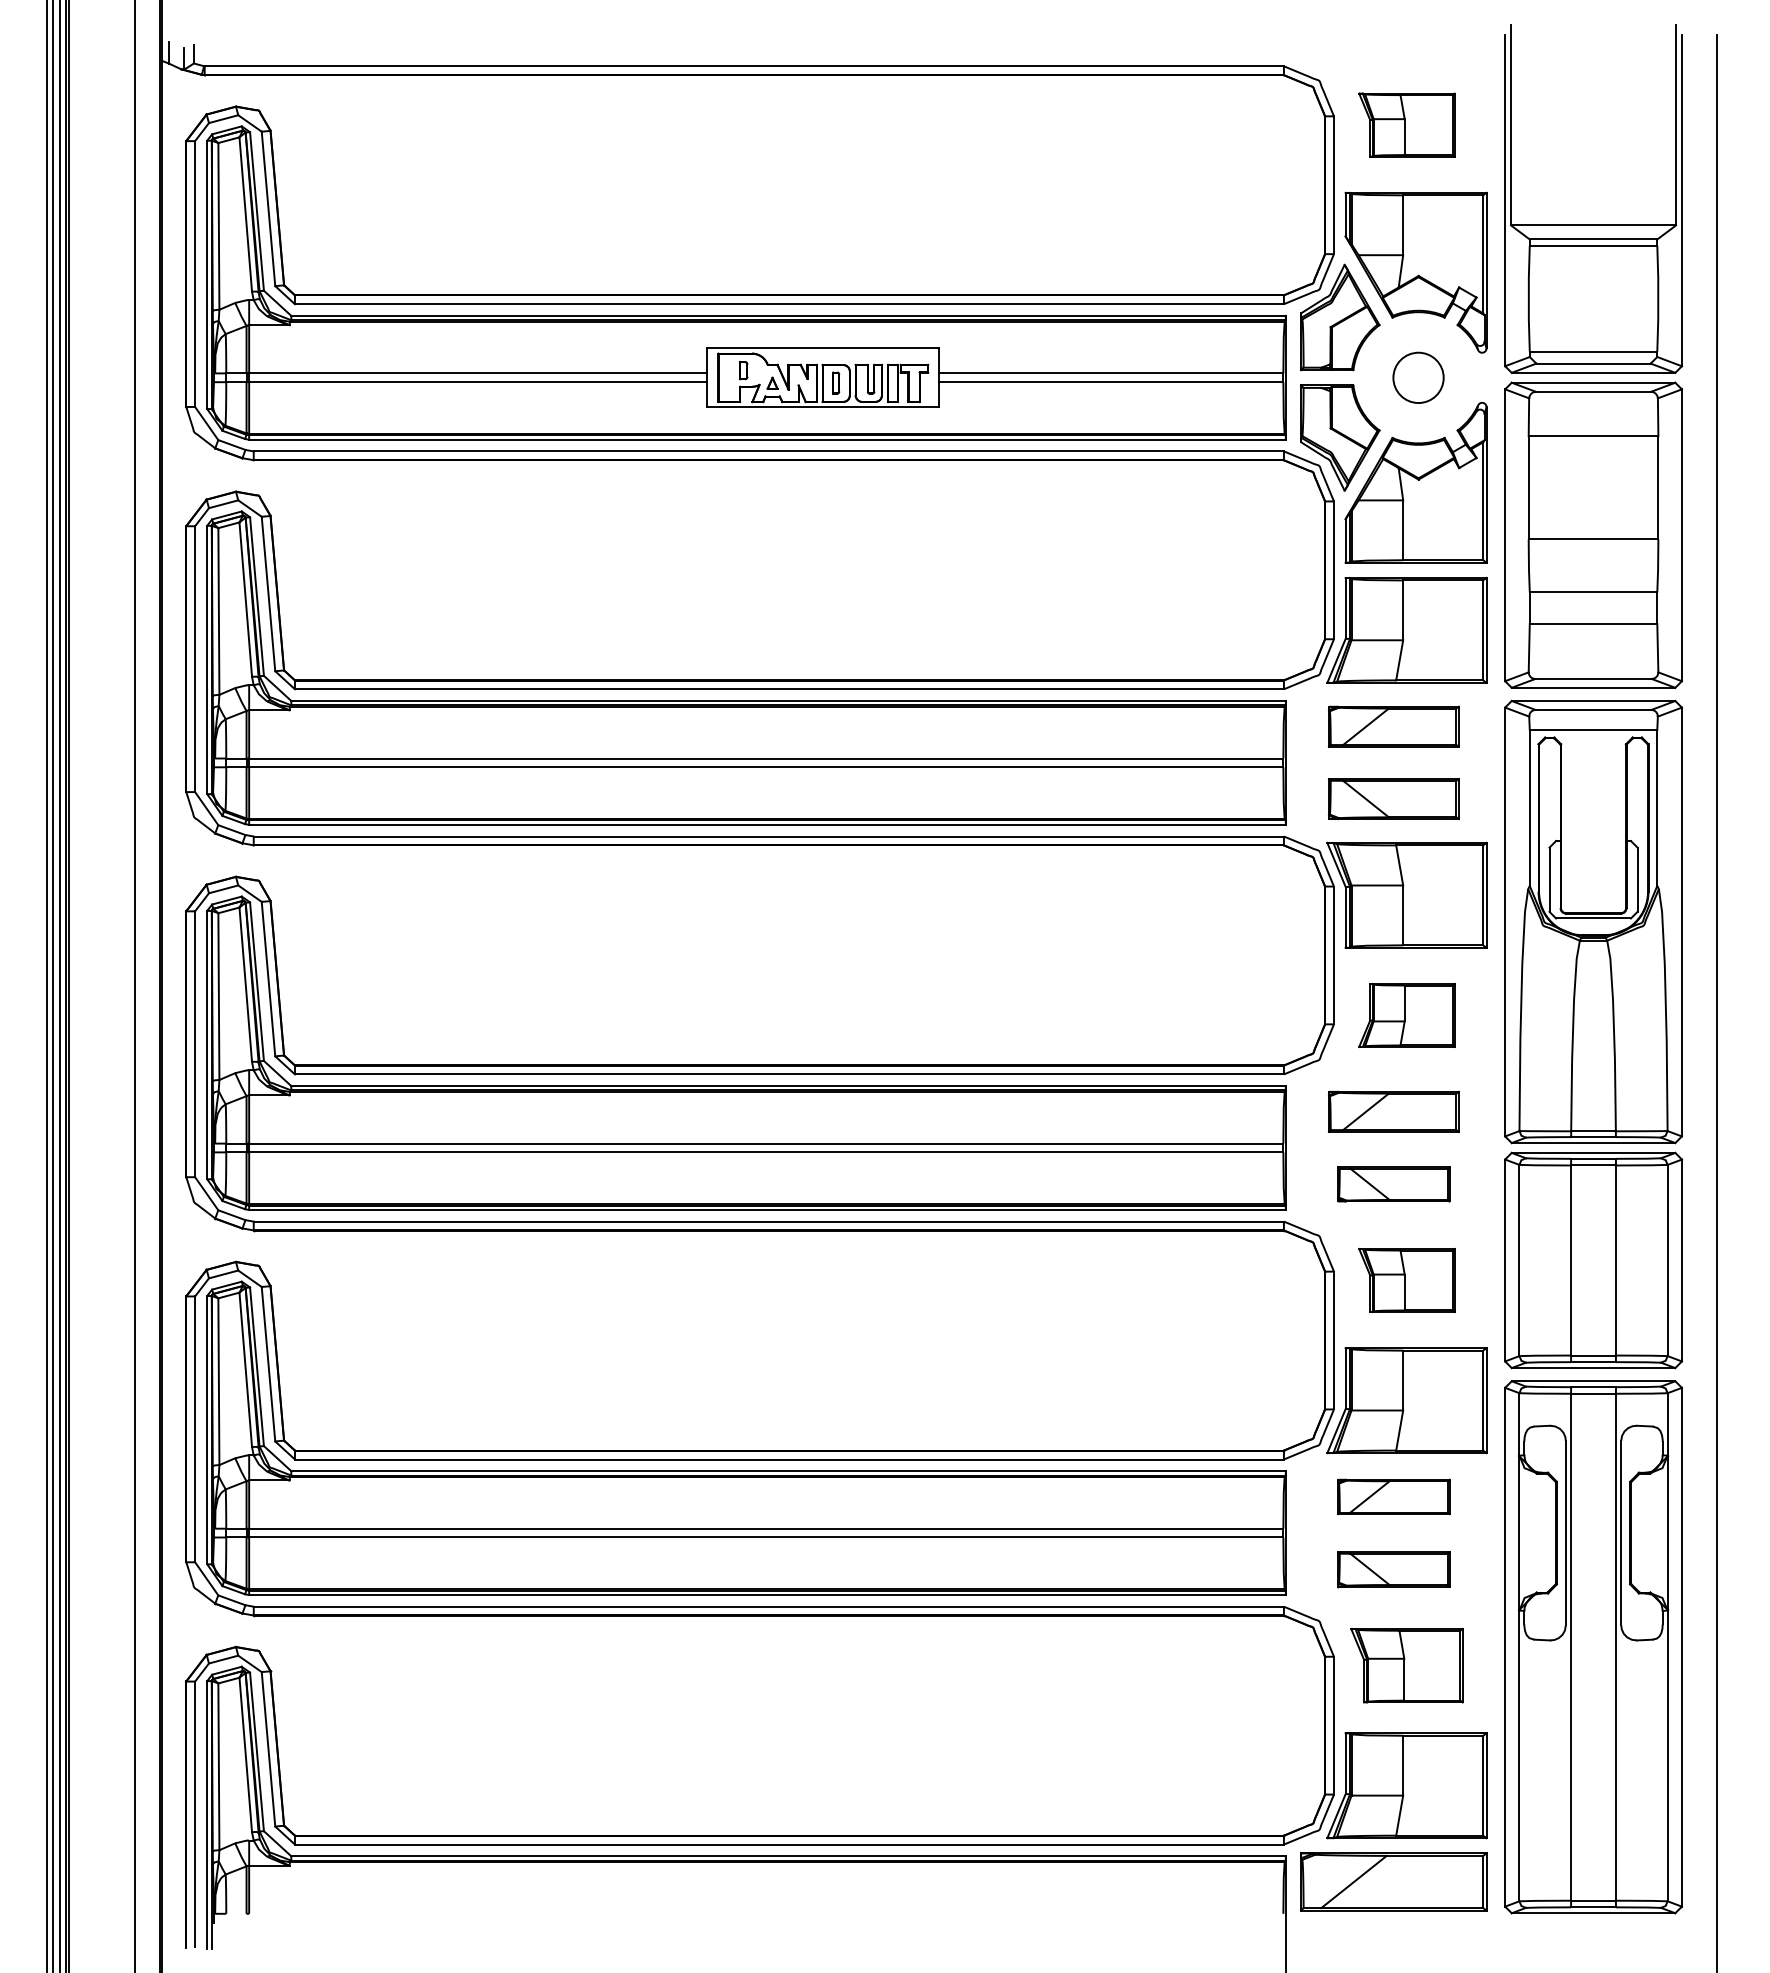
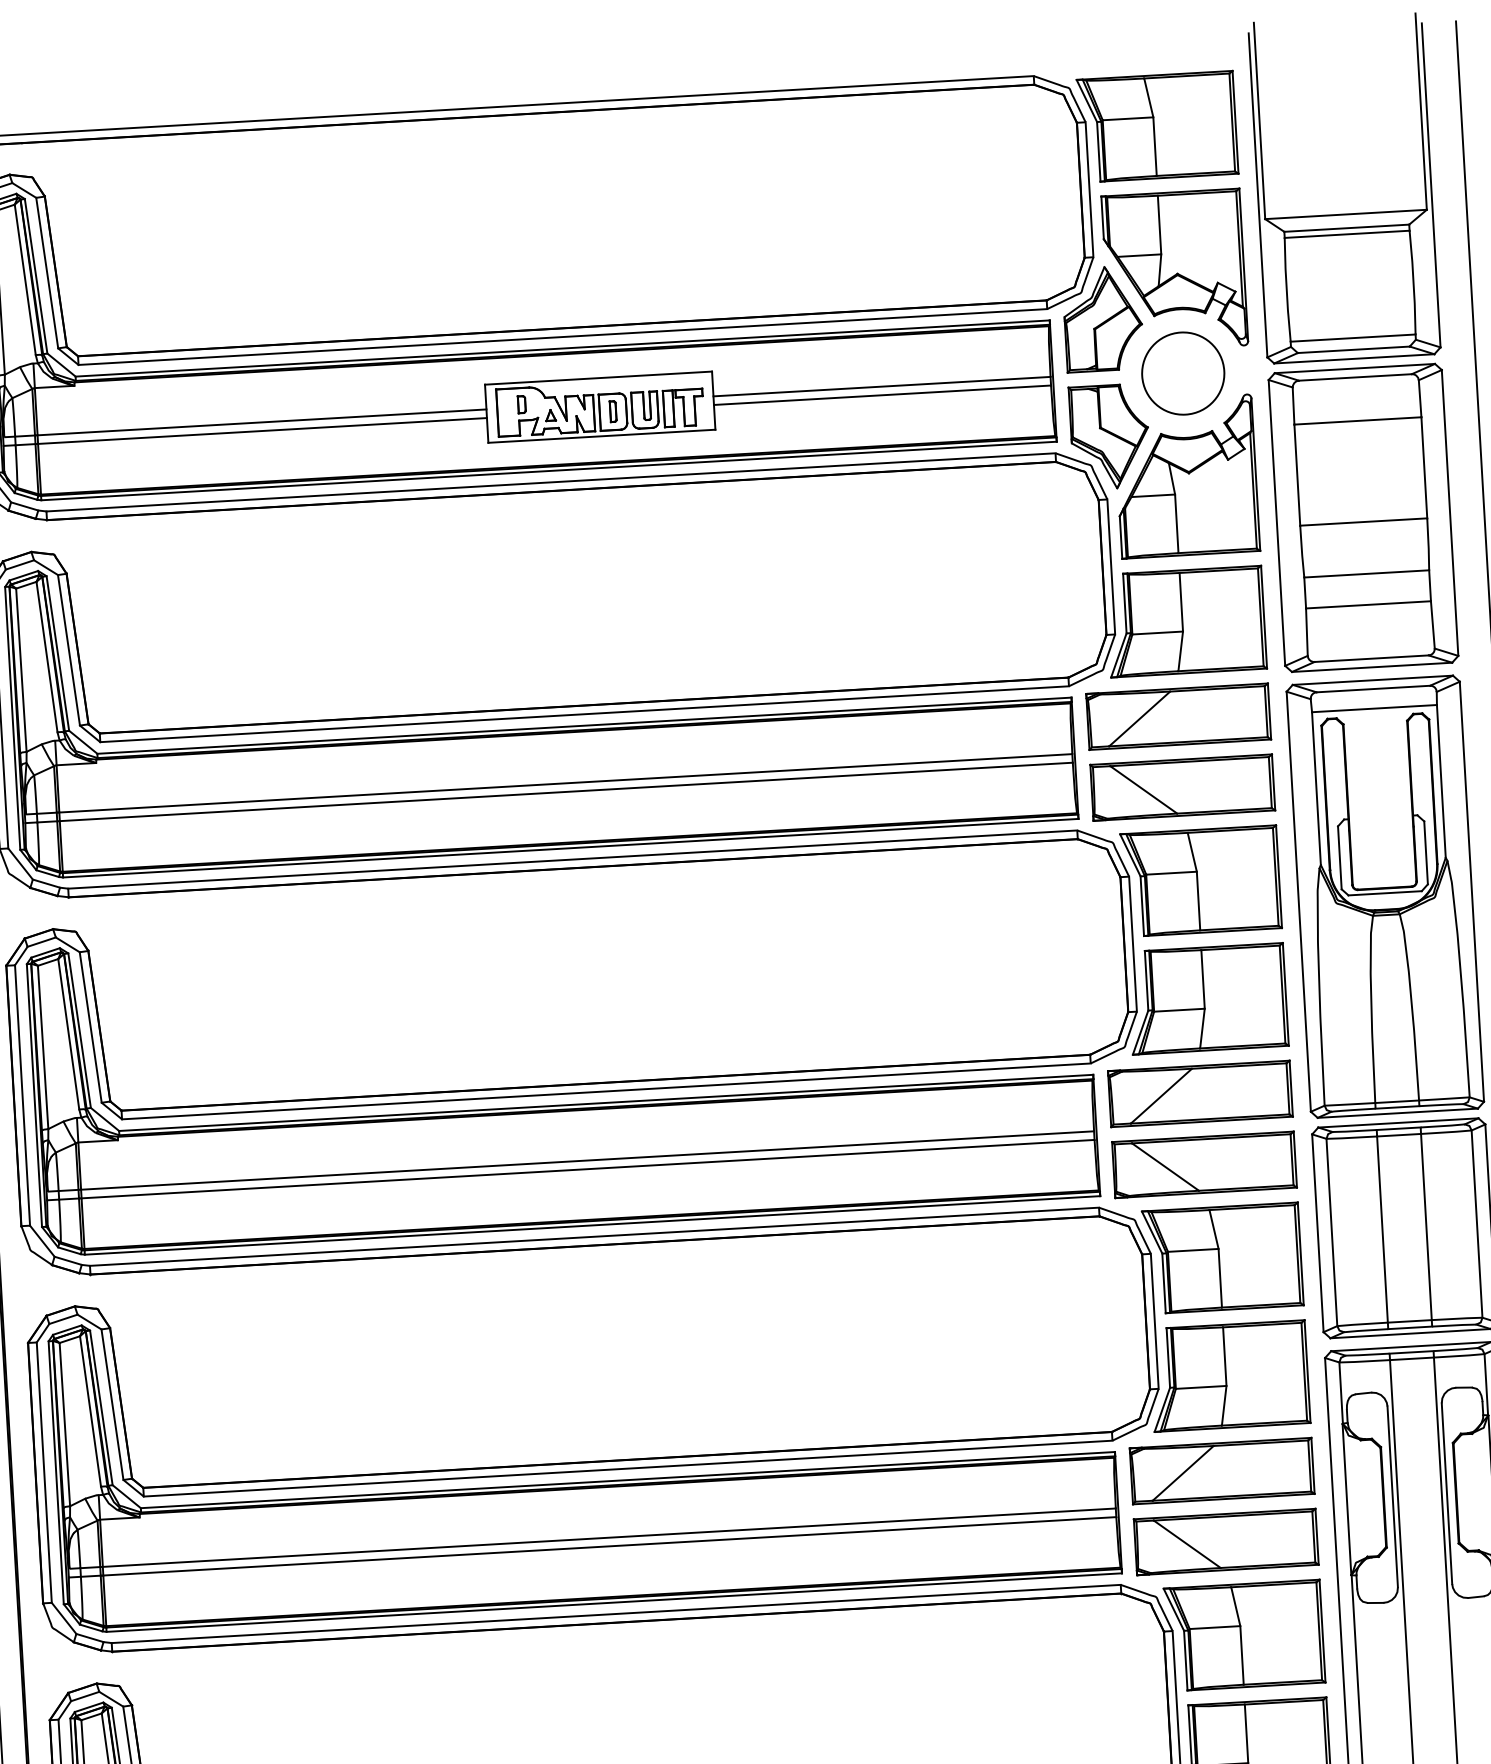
part: (1406, 124) -> (1157, 126), size x1.67
circle: (1418, 377) -> (1183, 373), size x1.67
part: (1393, 726) -> (1178, 716), size x1.43
part: (1393, 798) -> (1182, 787), size x1.43
part: (1406, 1015) -> (1207, 998), size x1.67
part: (1393, 1111) -> (1200, 1093), size x1.43
part: (1393, 1184) -> (1204, 1165), size x1.67
part: (1406, 1280) -> (1222, 1258), size x1.67
part: (1393, 1496) -> (1221, 1470), size x1.67
part: (1393, 1569) -> (1225, 1542), size x1.67
part: (1406, 1665) -> (1244, 1635), size x1.43

